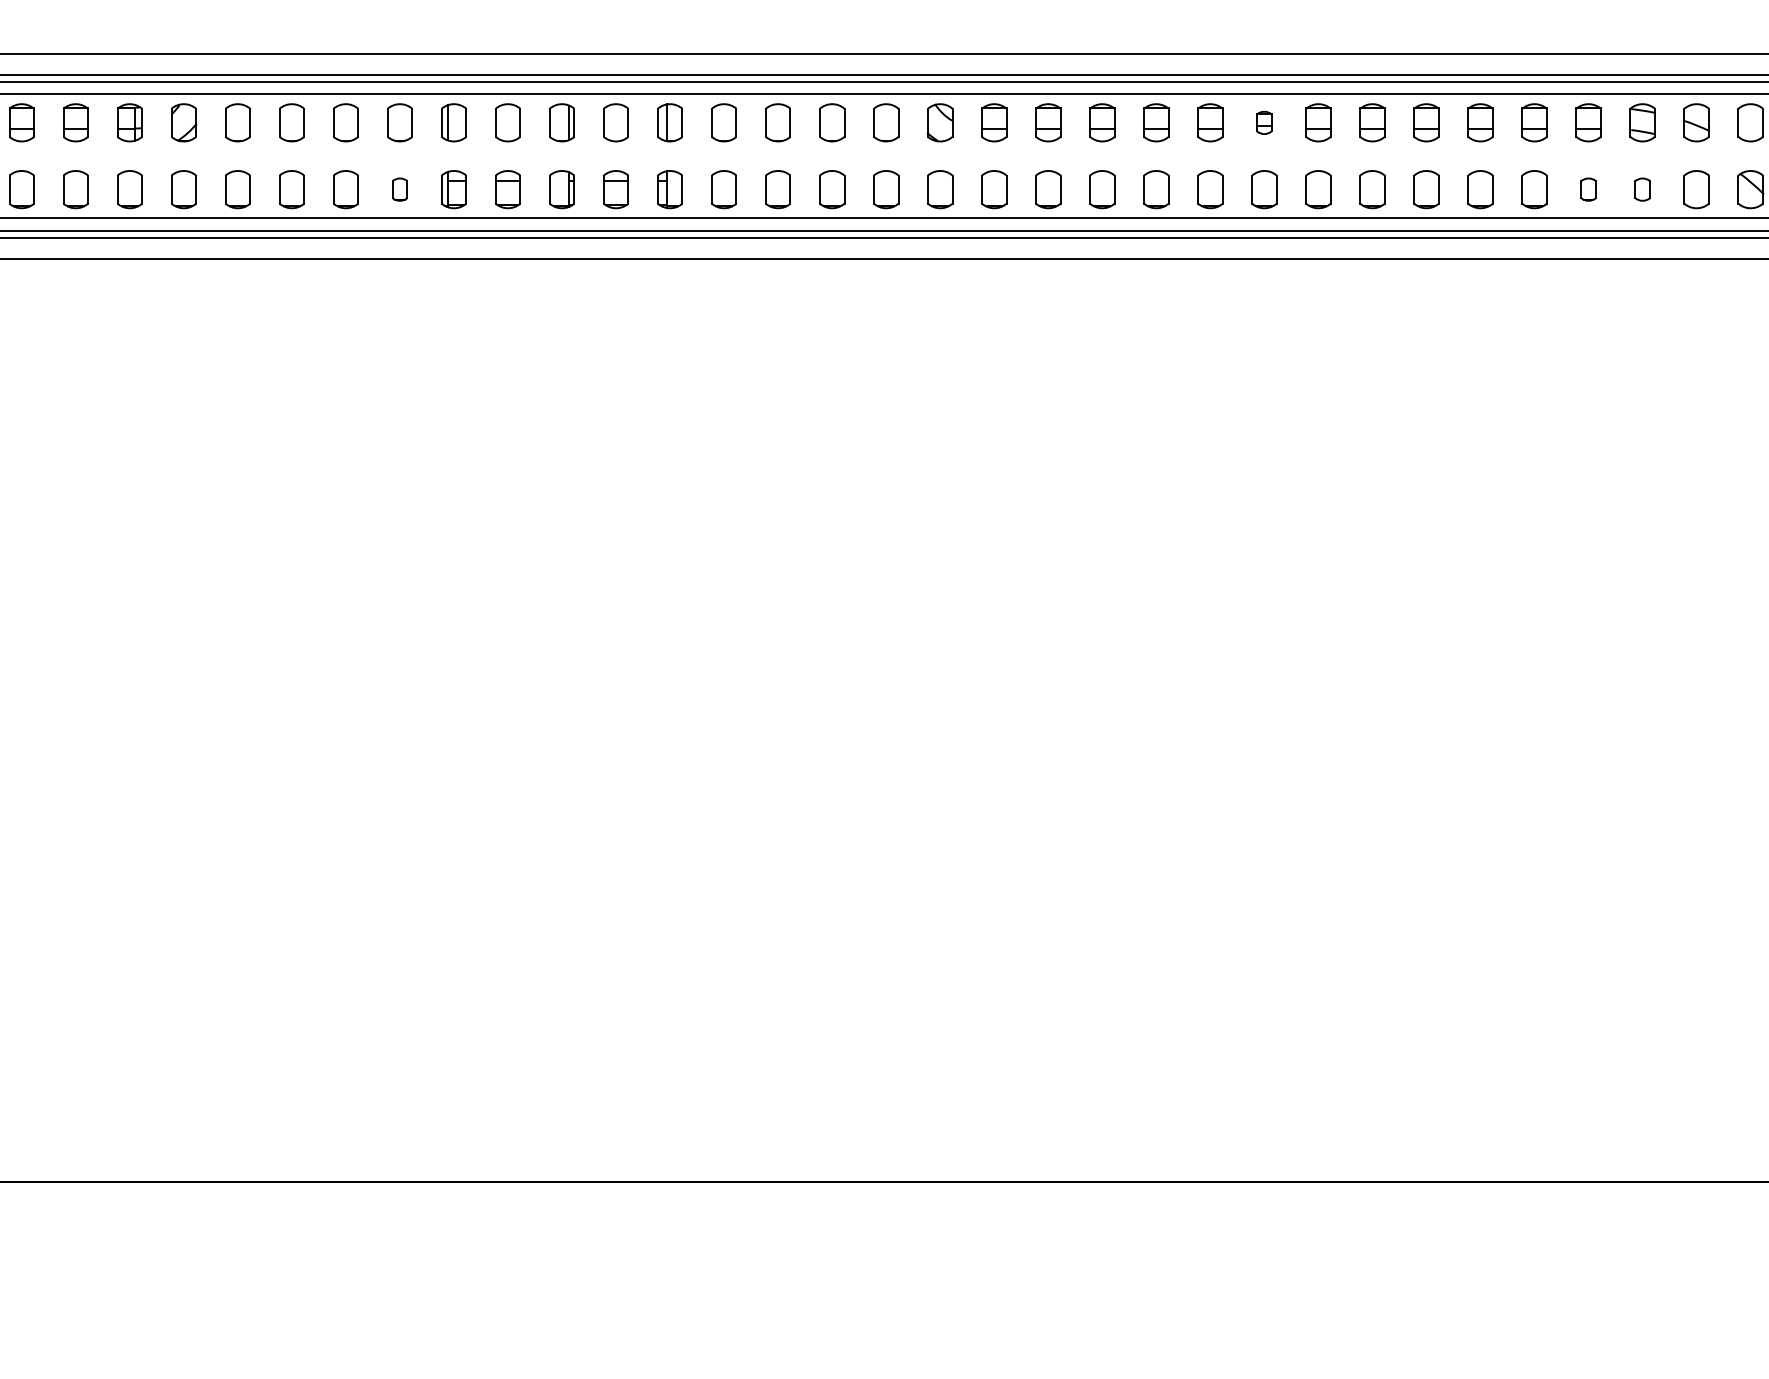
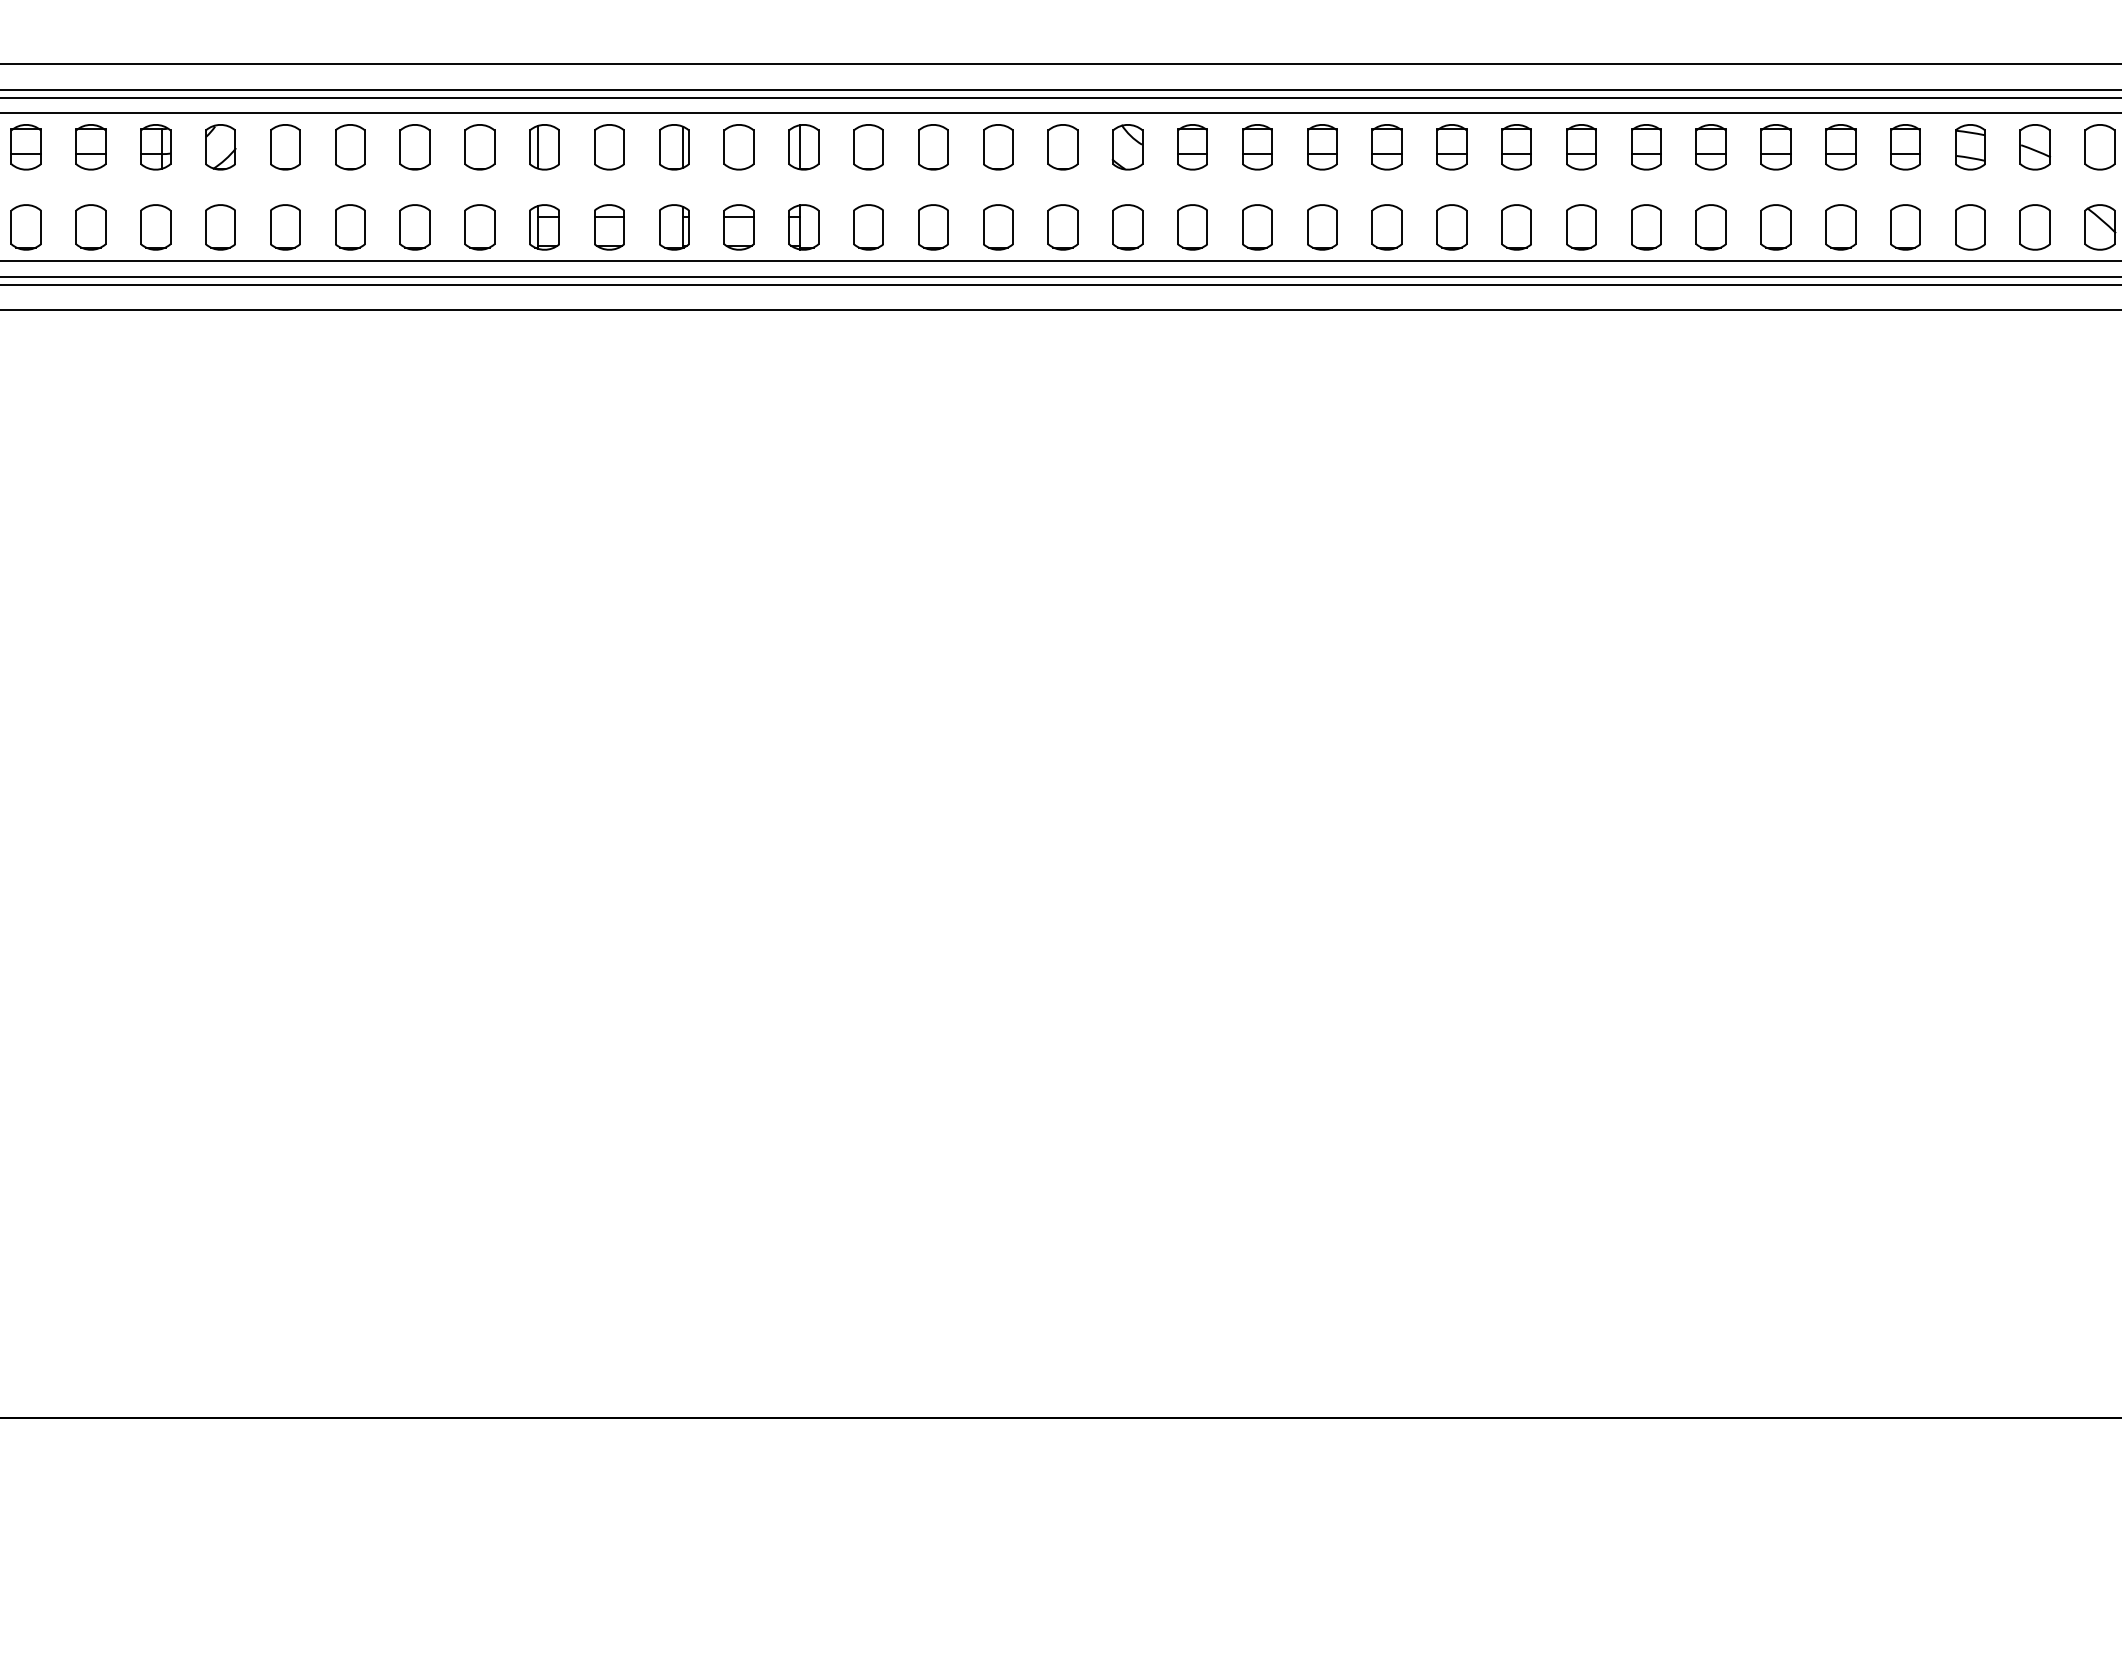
part: (1264, 123) -> (1516, 147), size x1.67
part: (399, 189) -> (479, 227), size x1.67
part: (1588, 189) -> (1905, 227), size x1.67
part: (1642, 189) -> (1970, 227), size x1.67

